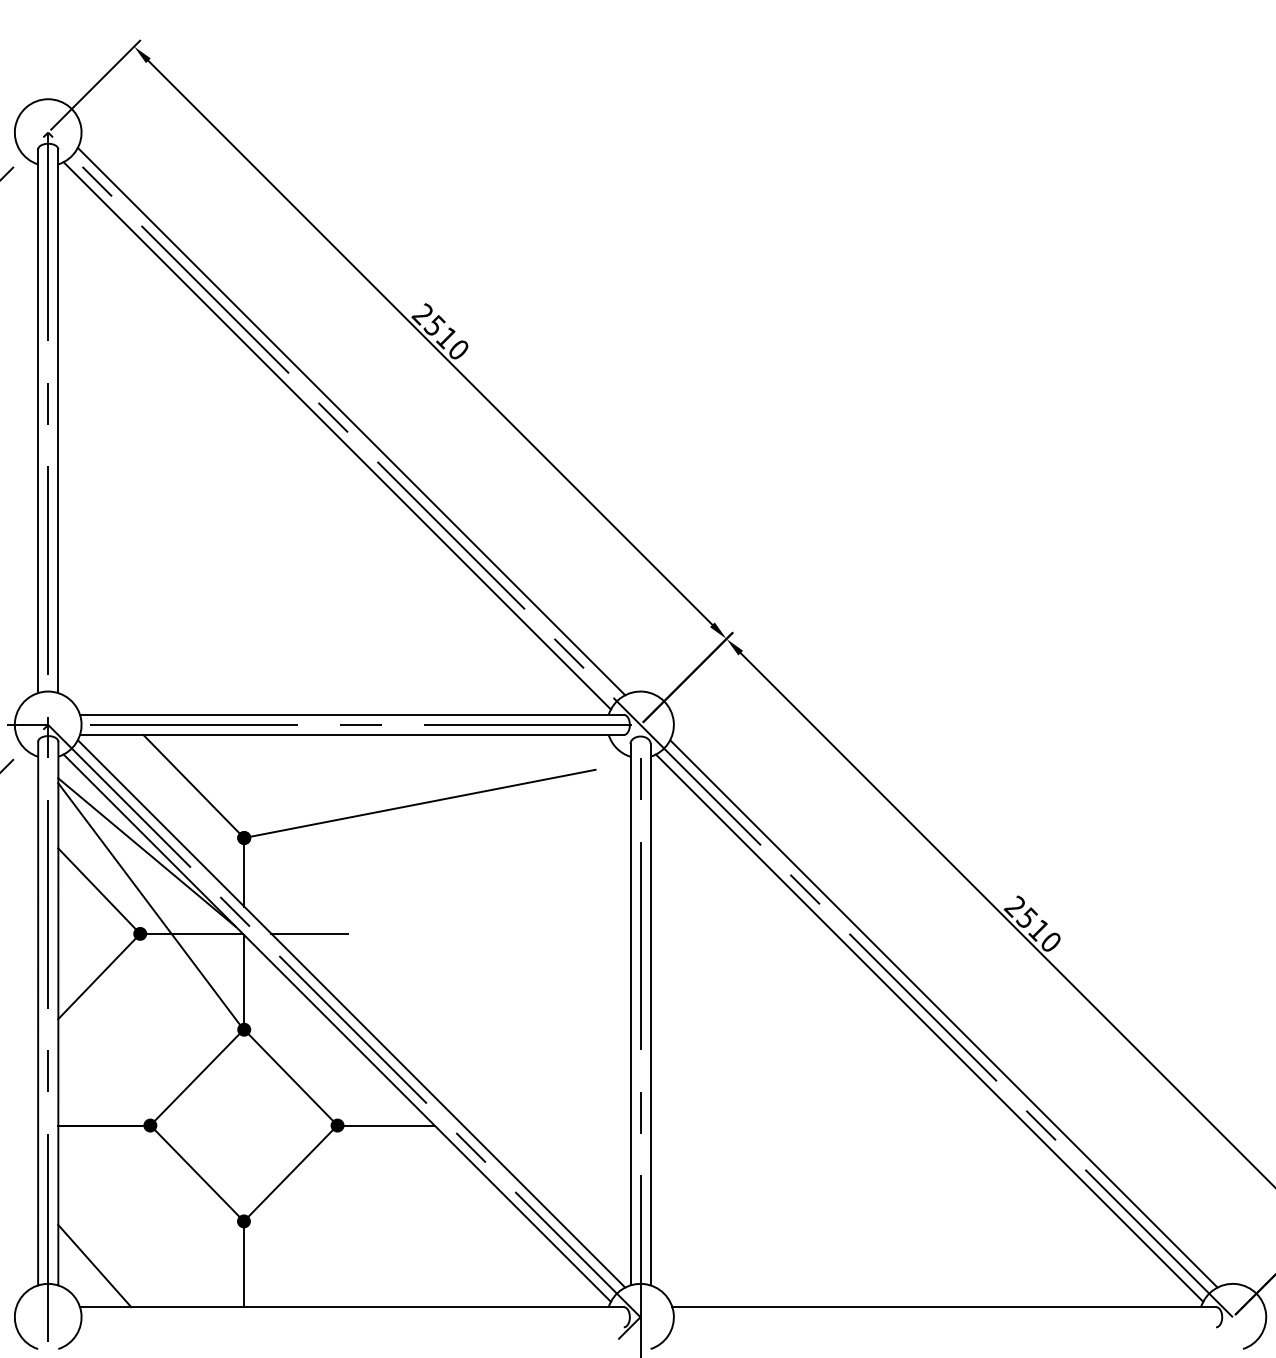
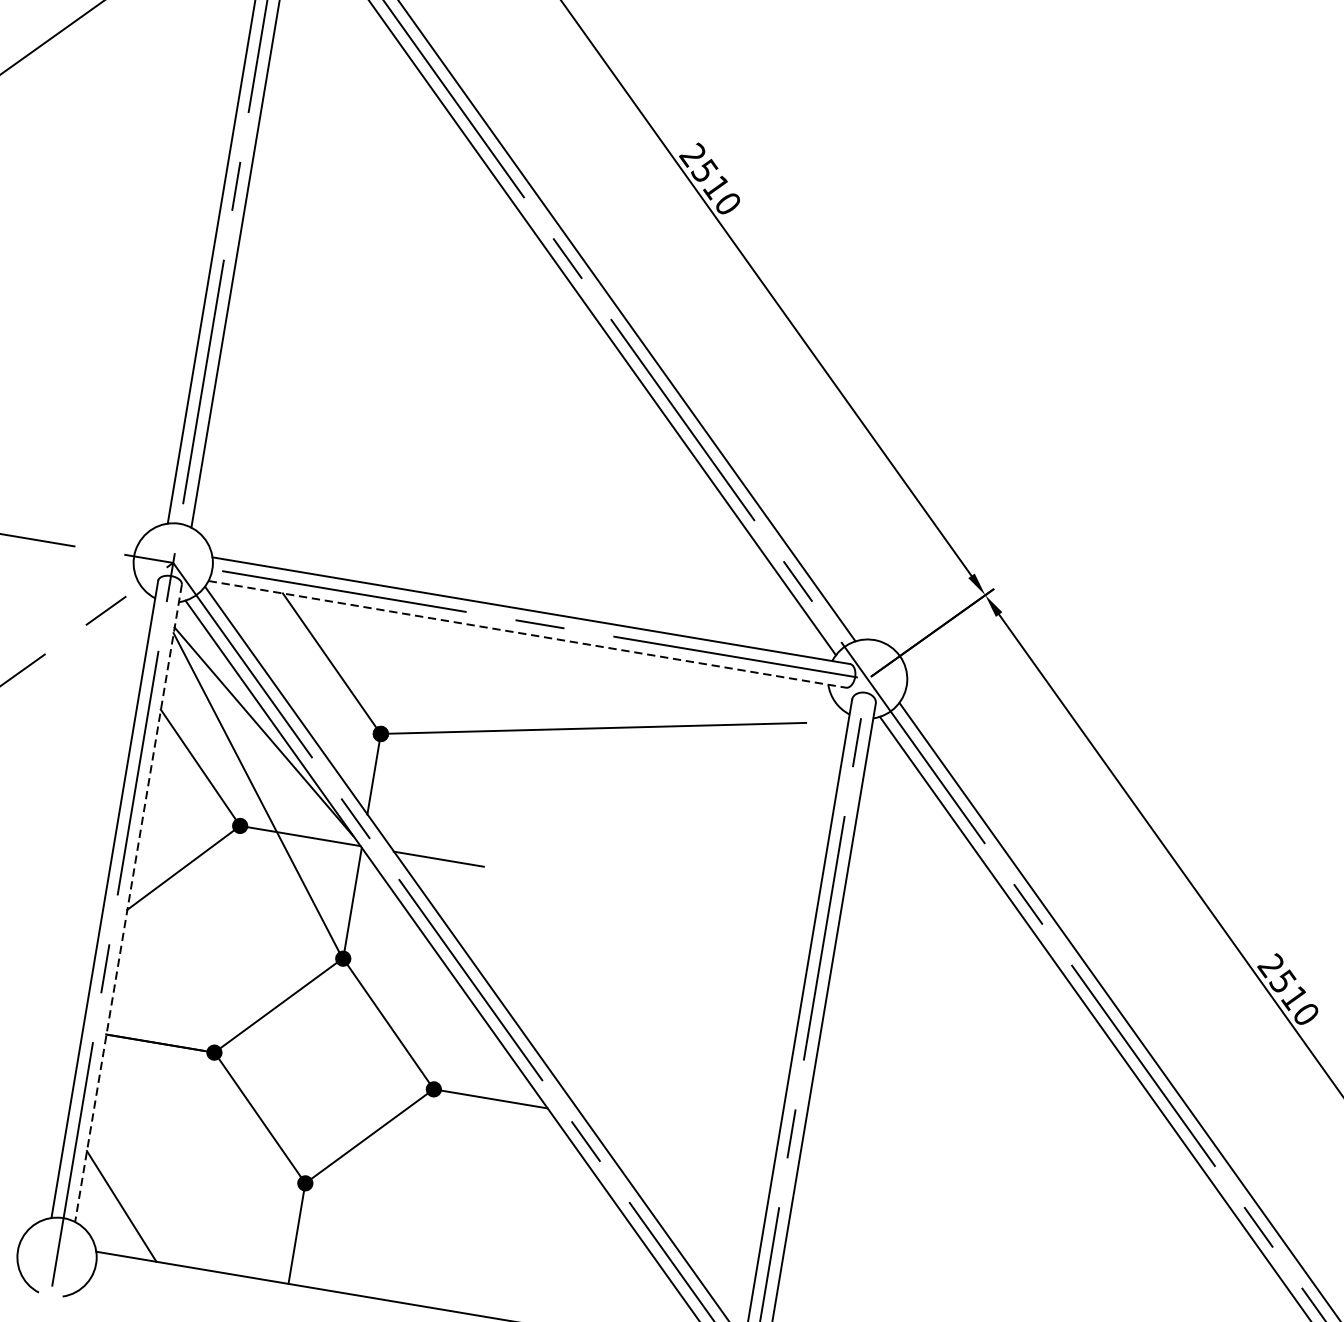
line: (351, 735) -> (526, 634), solid -> dashed
line: (58, 1013) -> (128, 903), solid -> dashed

